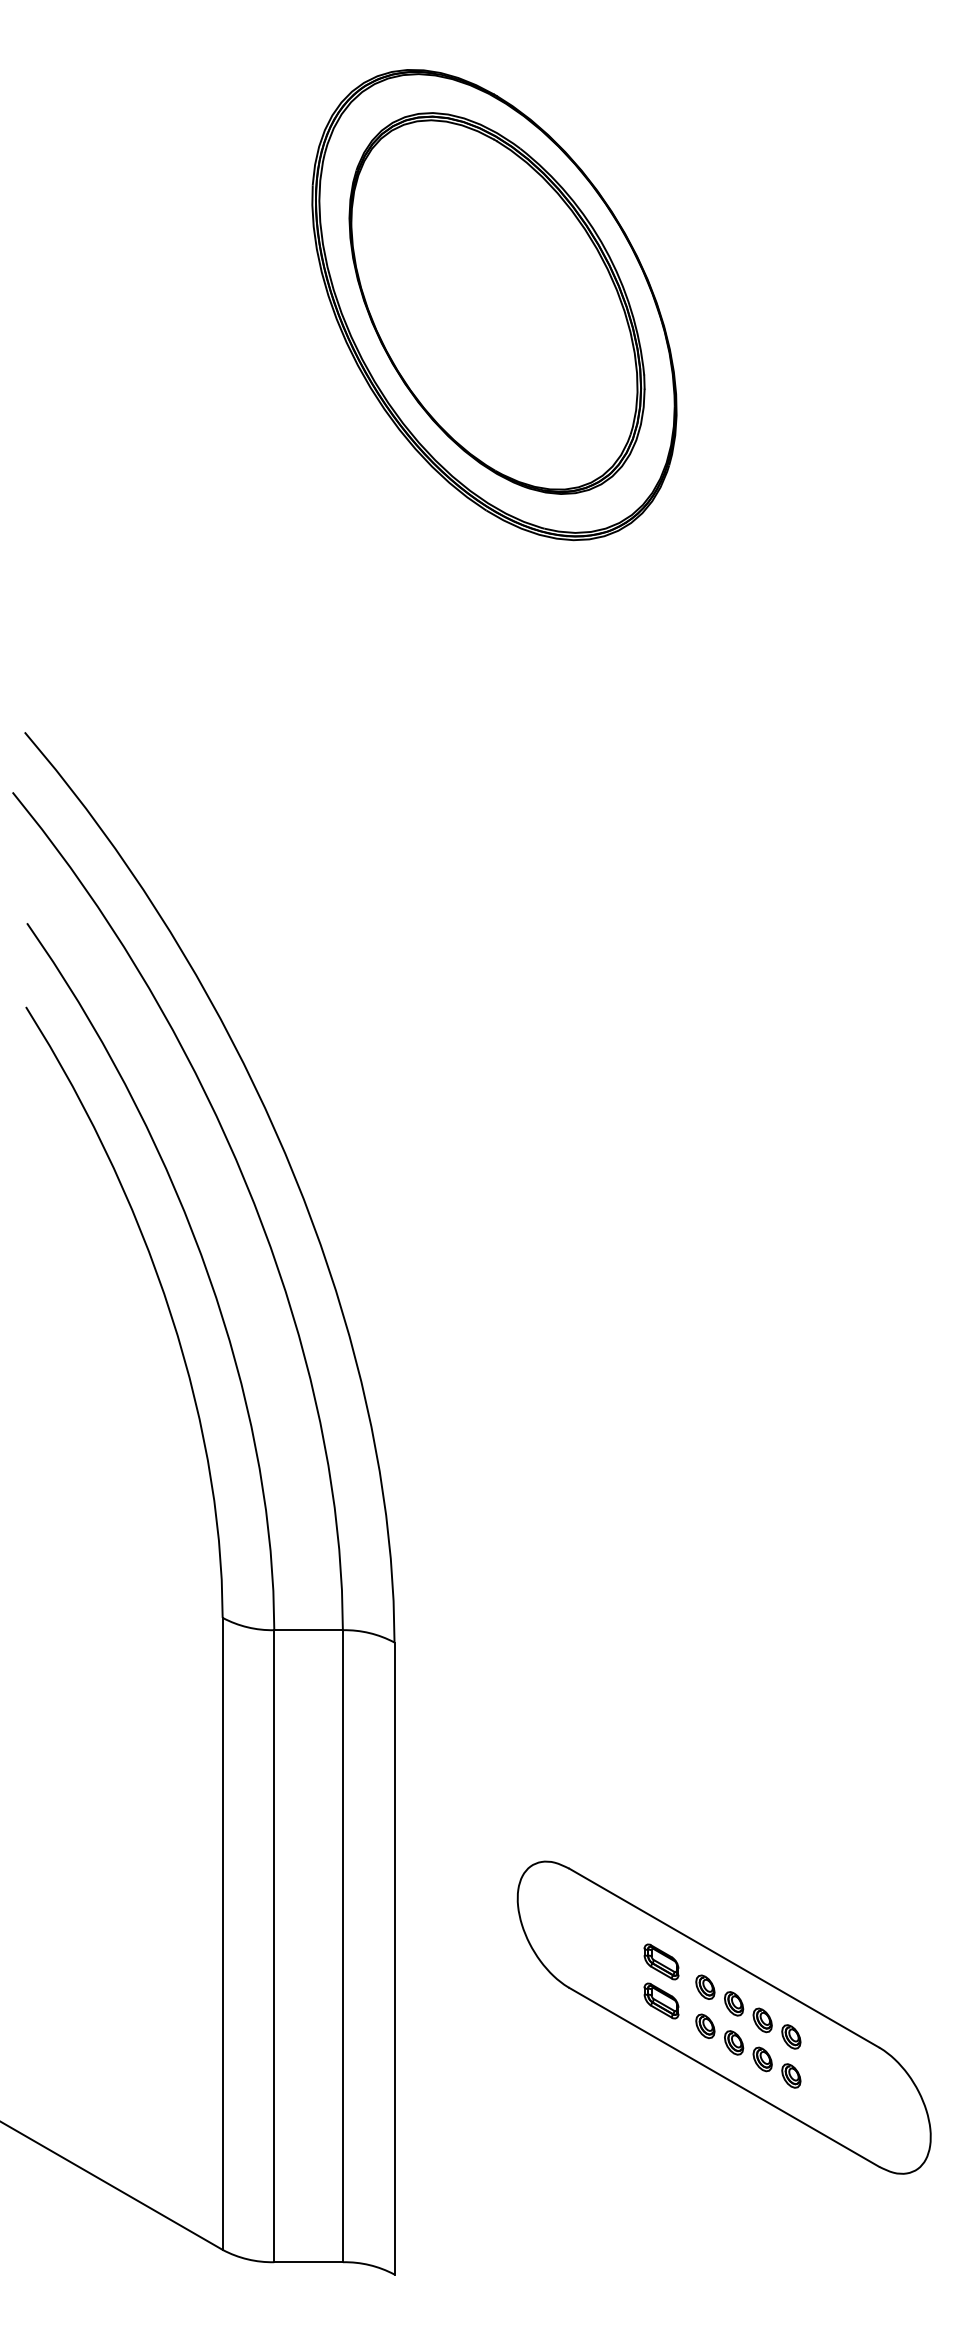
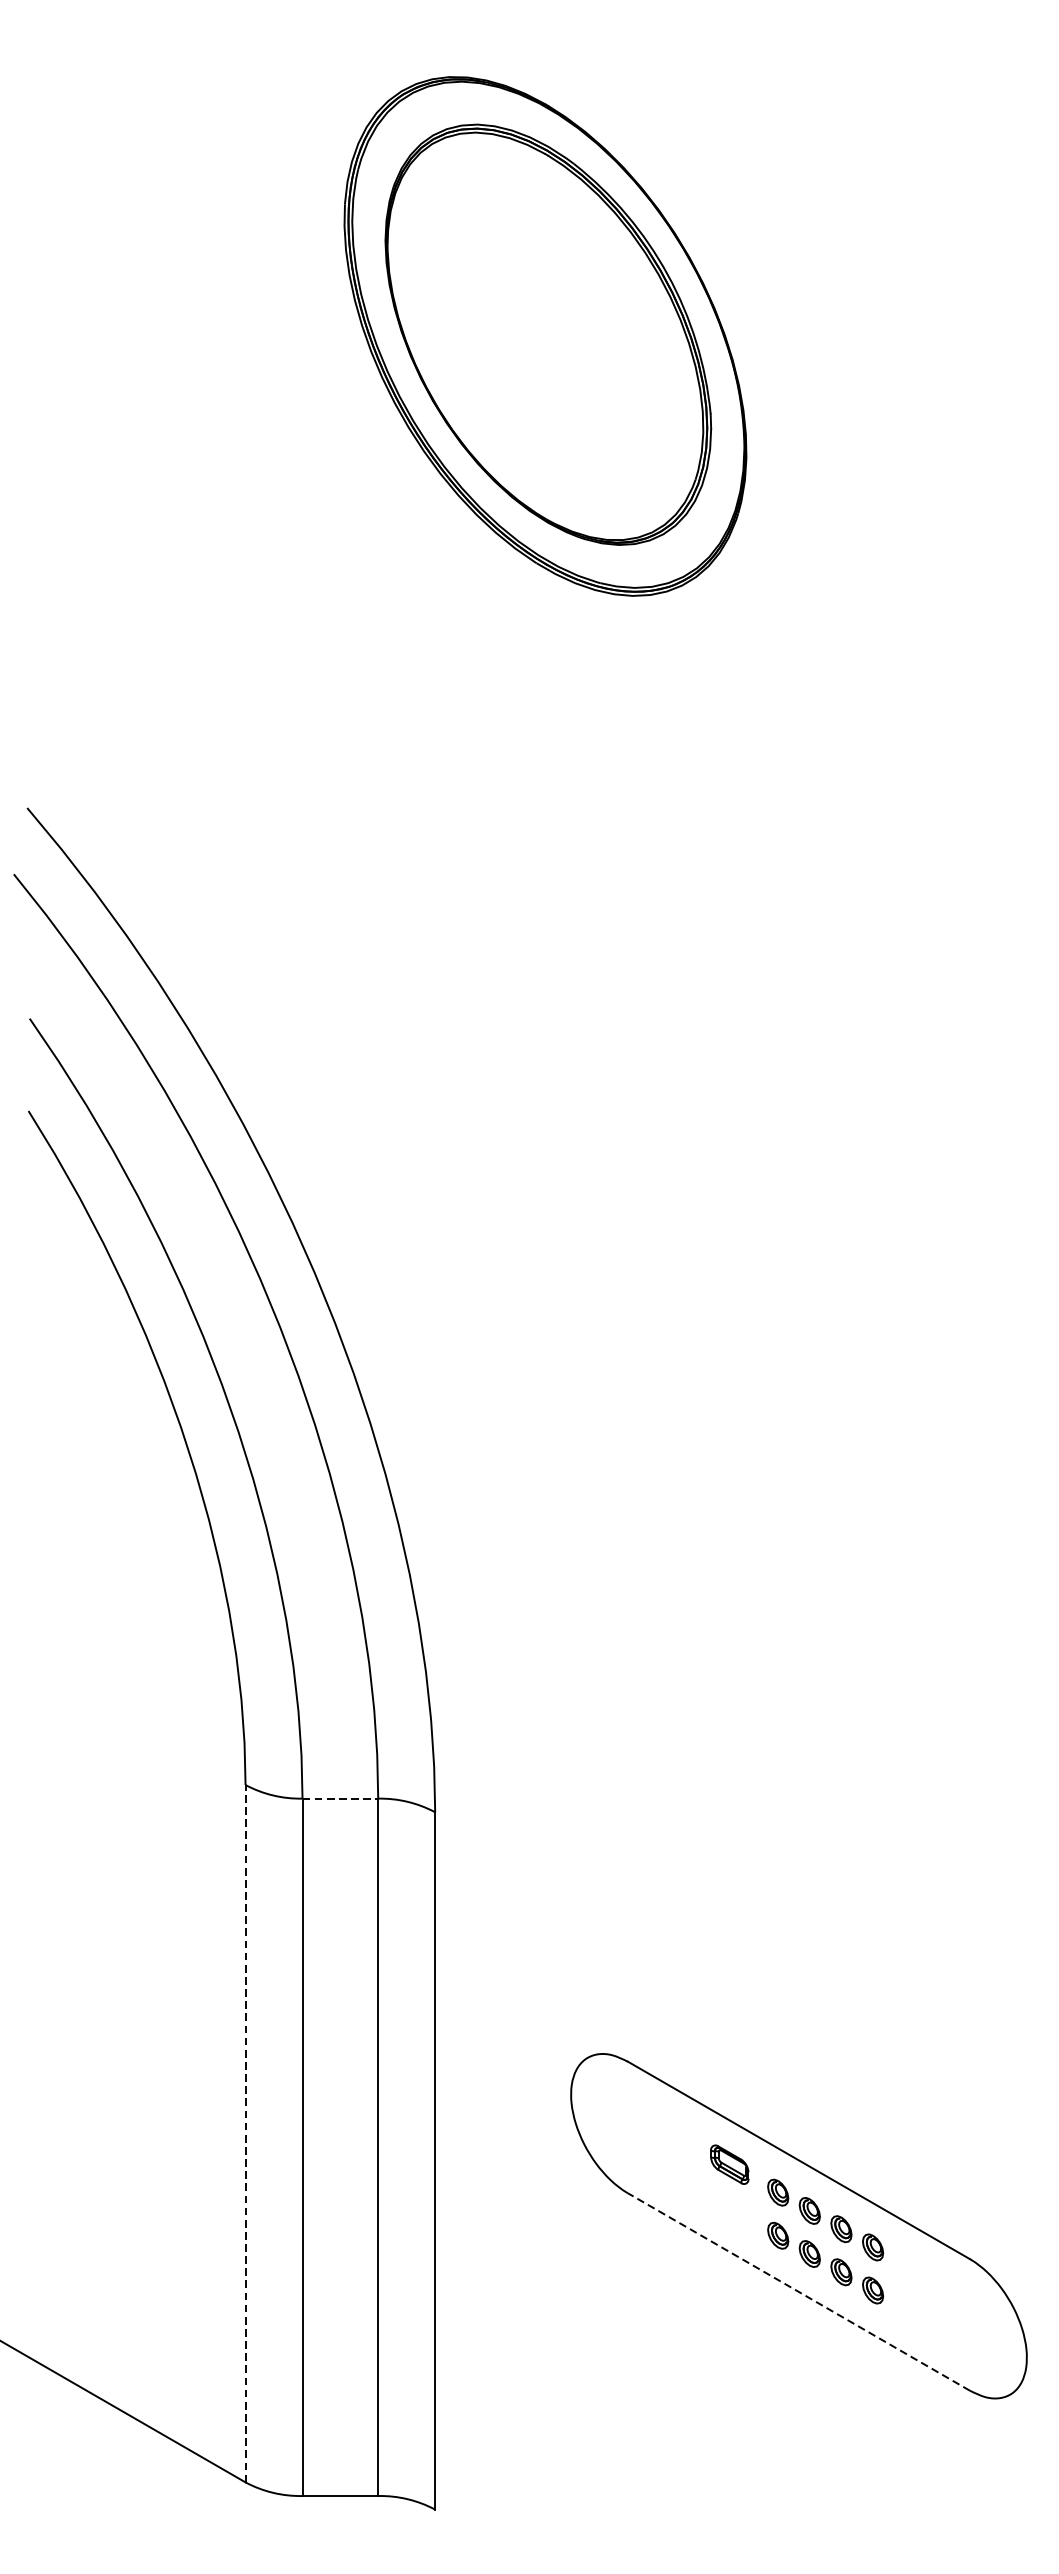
line: (309, 1630) -> (341, 1798), solid -> dashed
line: (222, 1933) -> (245, 2133), solid -> dashed
part: (661, 2000) -> (729, 2207), removed
line: (724, 2077) -> (799, 2292), solid -> dashed

